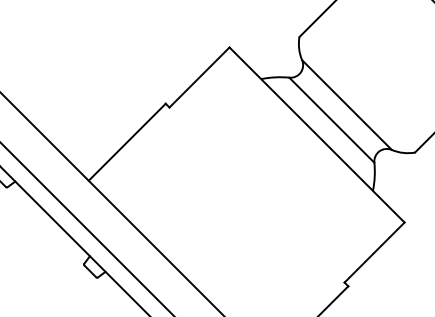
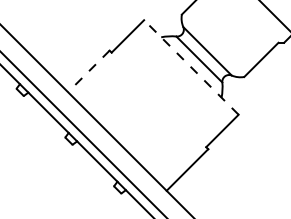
line: (317, 135) -> (191, 67), solid -> dashed
line: (126, 142) -> (88, 71), solid -> dashed

